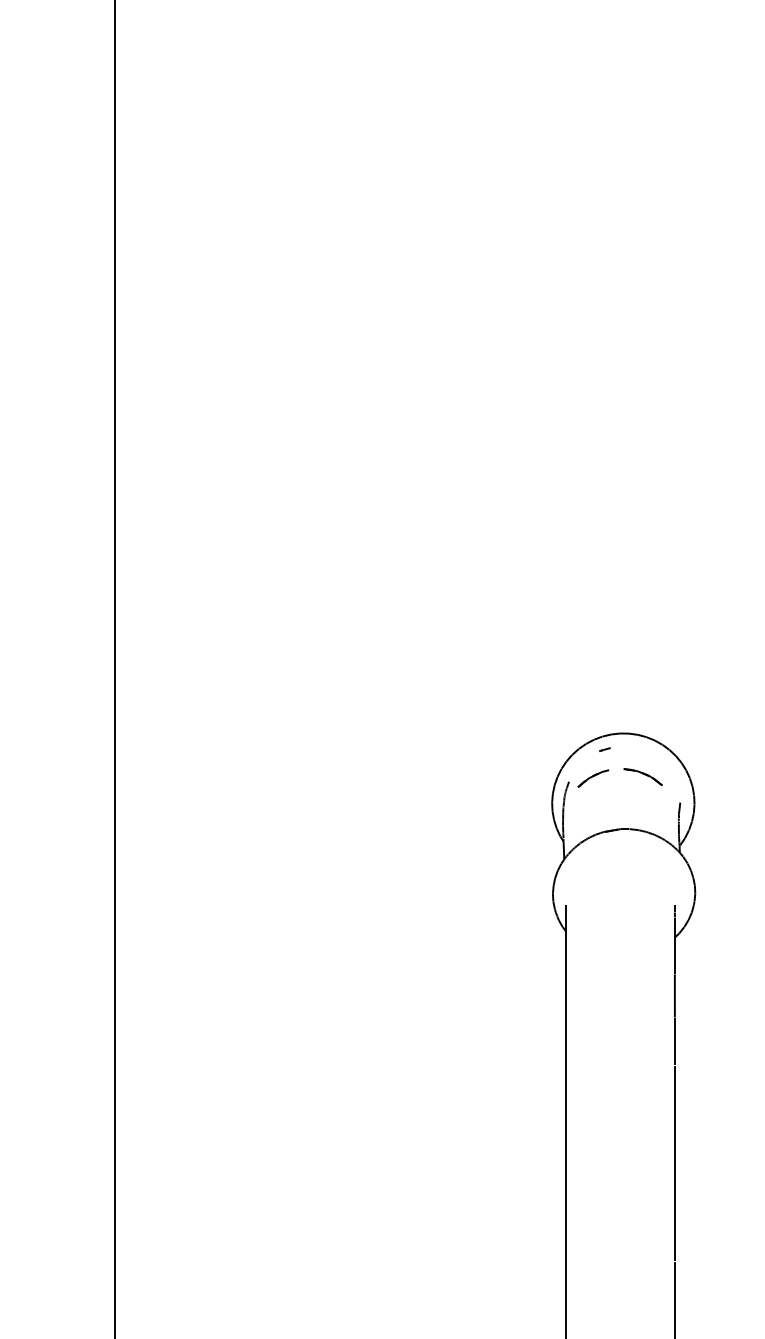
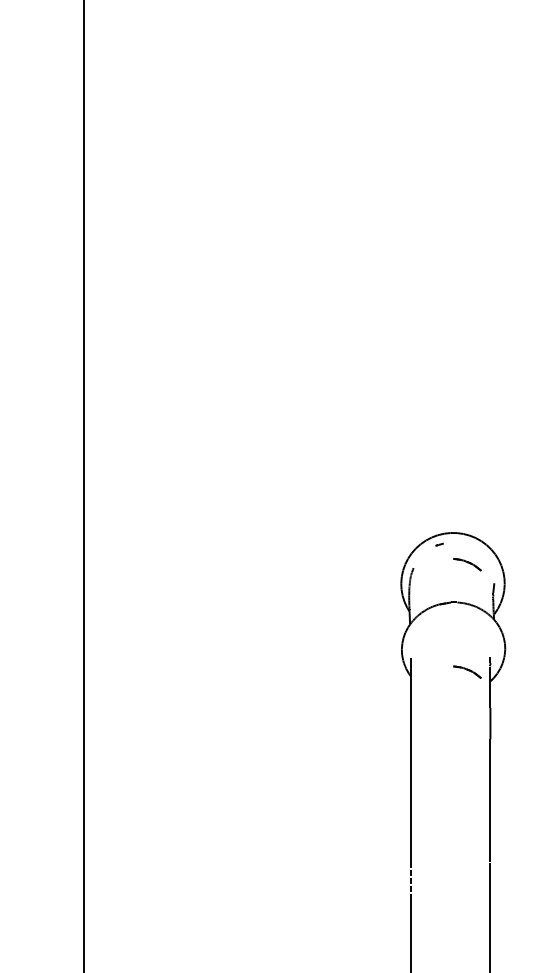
part: (593, 778) -> (431, 565), removed
part: (642, 925) -> (466, 672), added
line: (566, 1211) -> (411, 880), solid -> dashed

